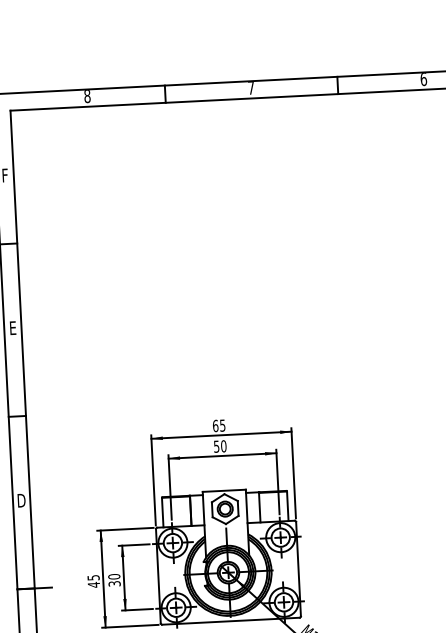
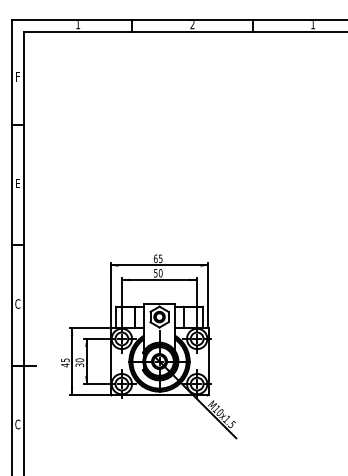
text: (424, 80) -> (313, 25), 6 -> 1
text: (251, 89) -> (192, 25), 7 -> 2
text: (88, 97) -> (78, 25), 8 -> 1
text: (20, 499) -> (17, 303), D -> C

